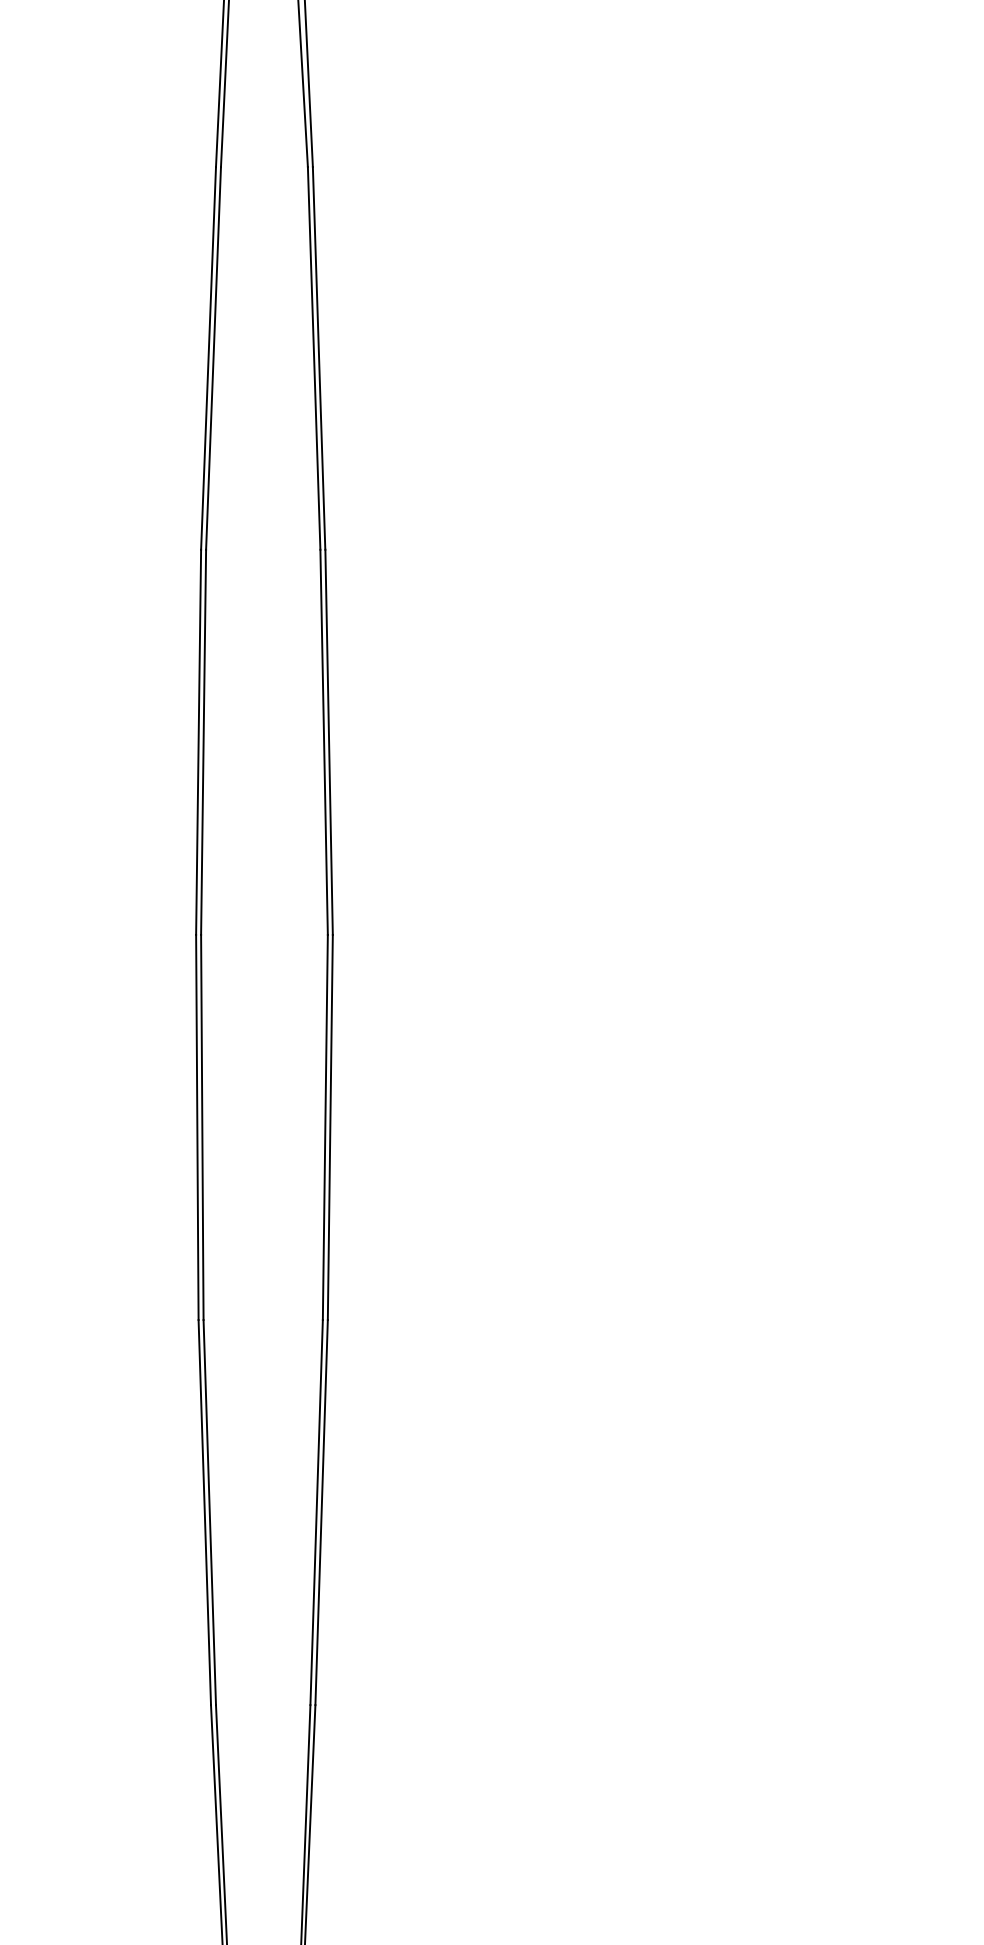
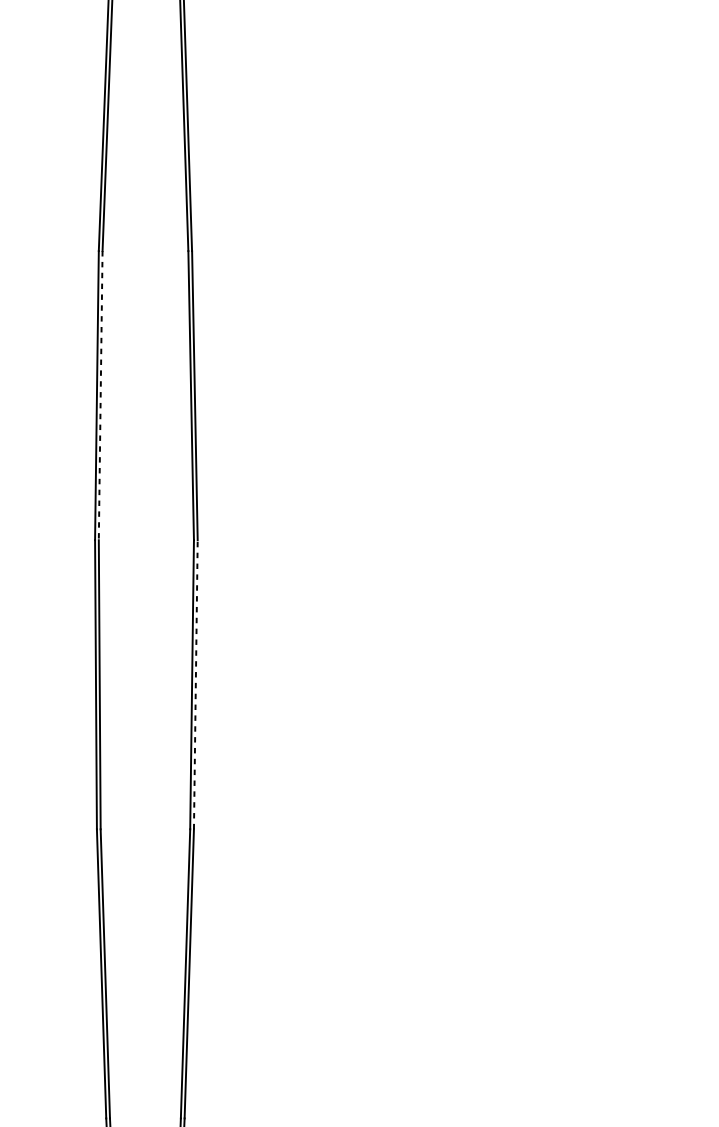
line: (203, 742) -> (100, 395), solid -> dashed
line: (330, 1127) -> (195, 684), solid -> dashed

